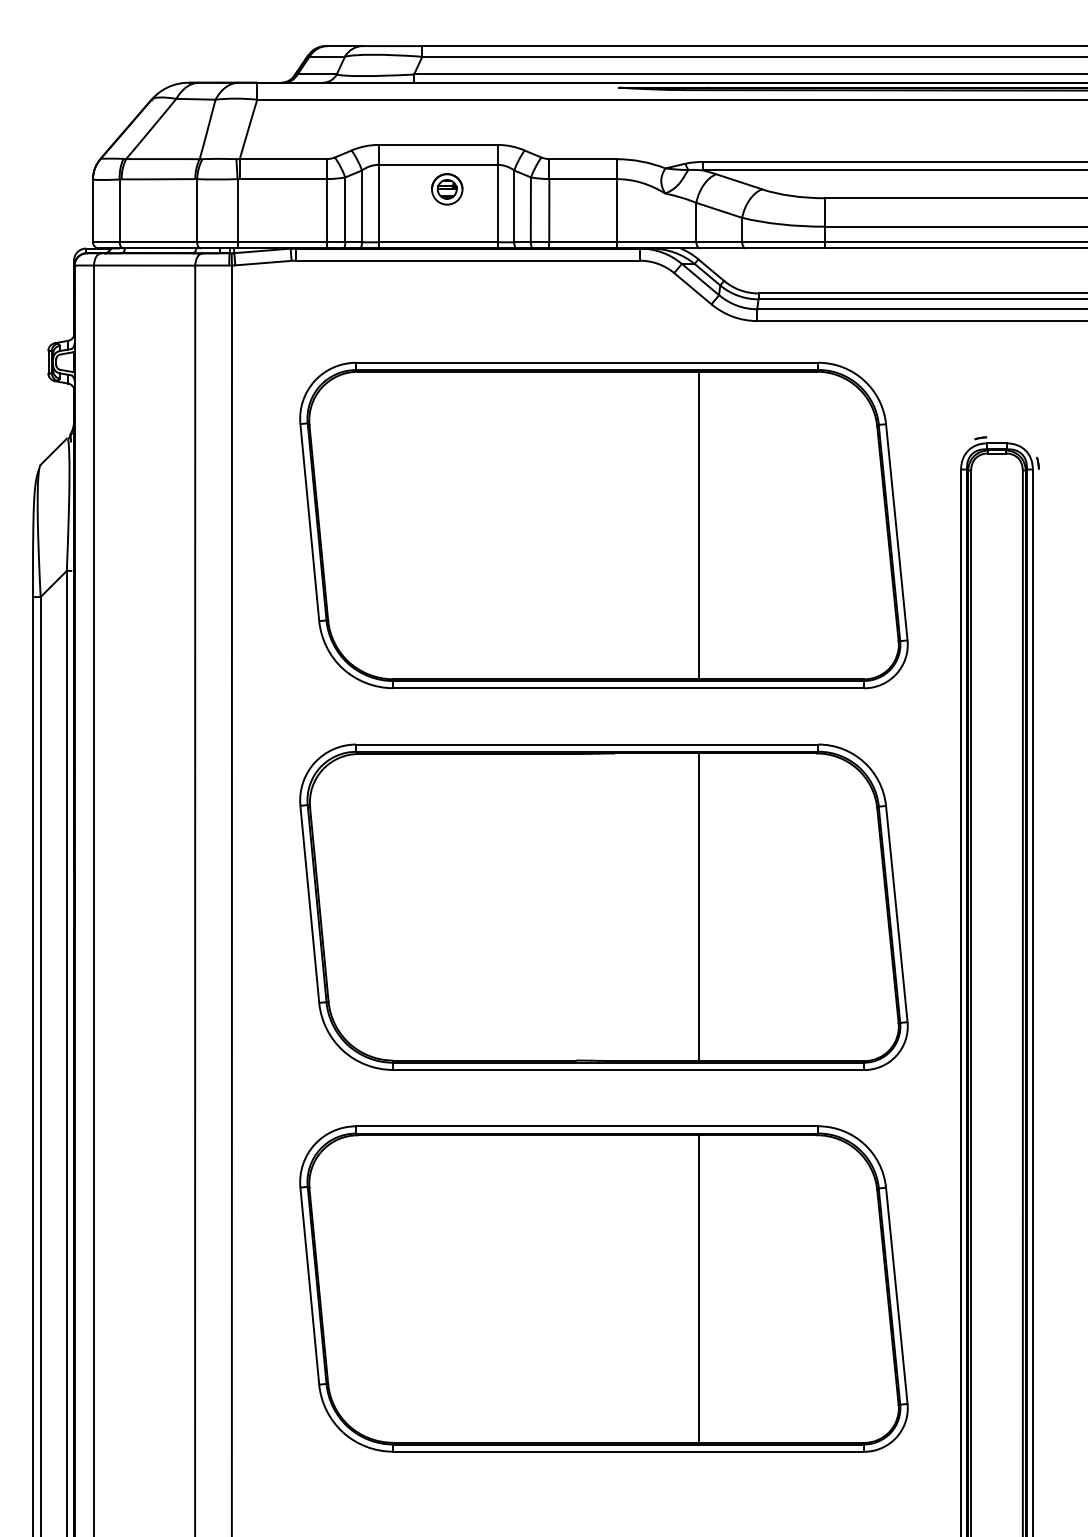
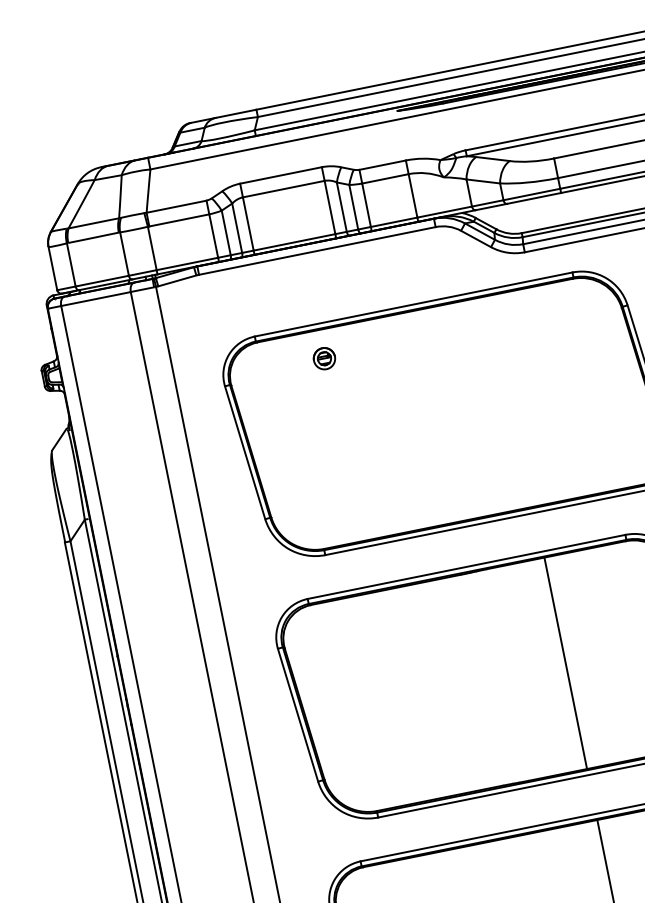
part: (447, 189) -> (324, 358), moved
line: (698, 525) -> (512, 400), removed

